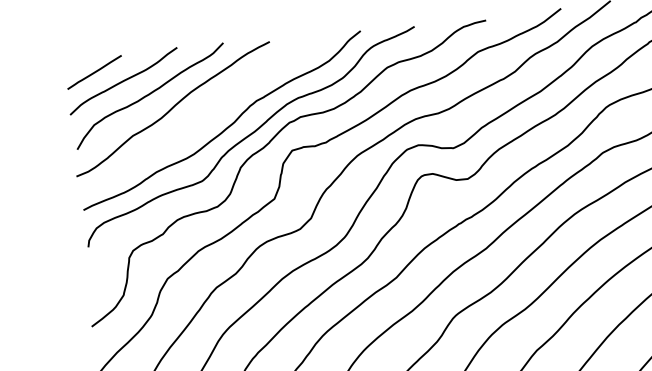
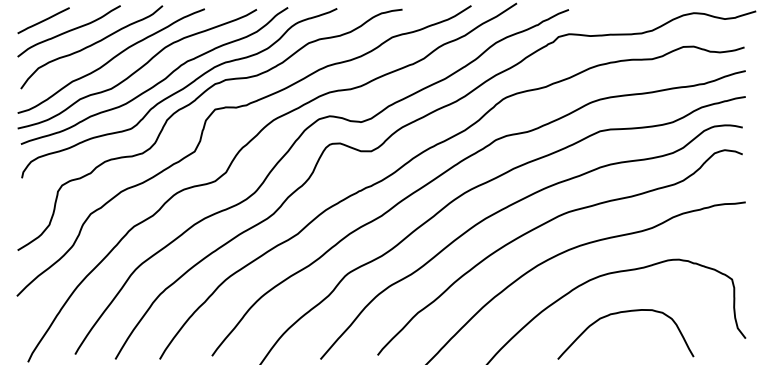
curve: (202, 115) -> (137, 69), added

